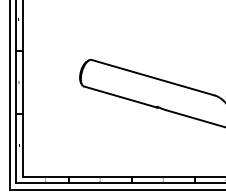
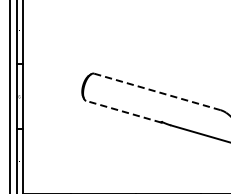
line: (152, 77) -> (156, 91), solid -> dashed
line: (120, 96) -> (123, 111), solid -> dashed

